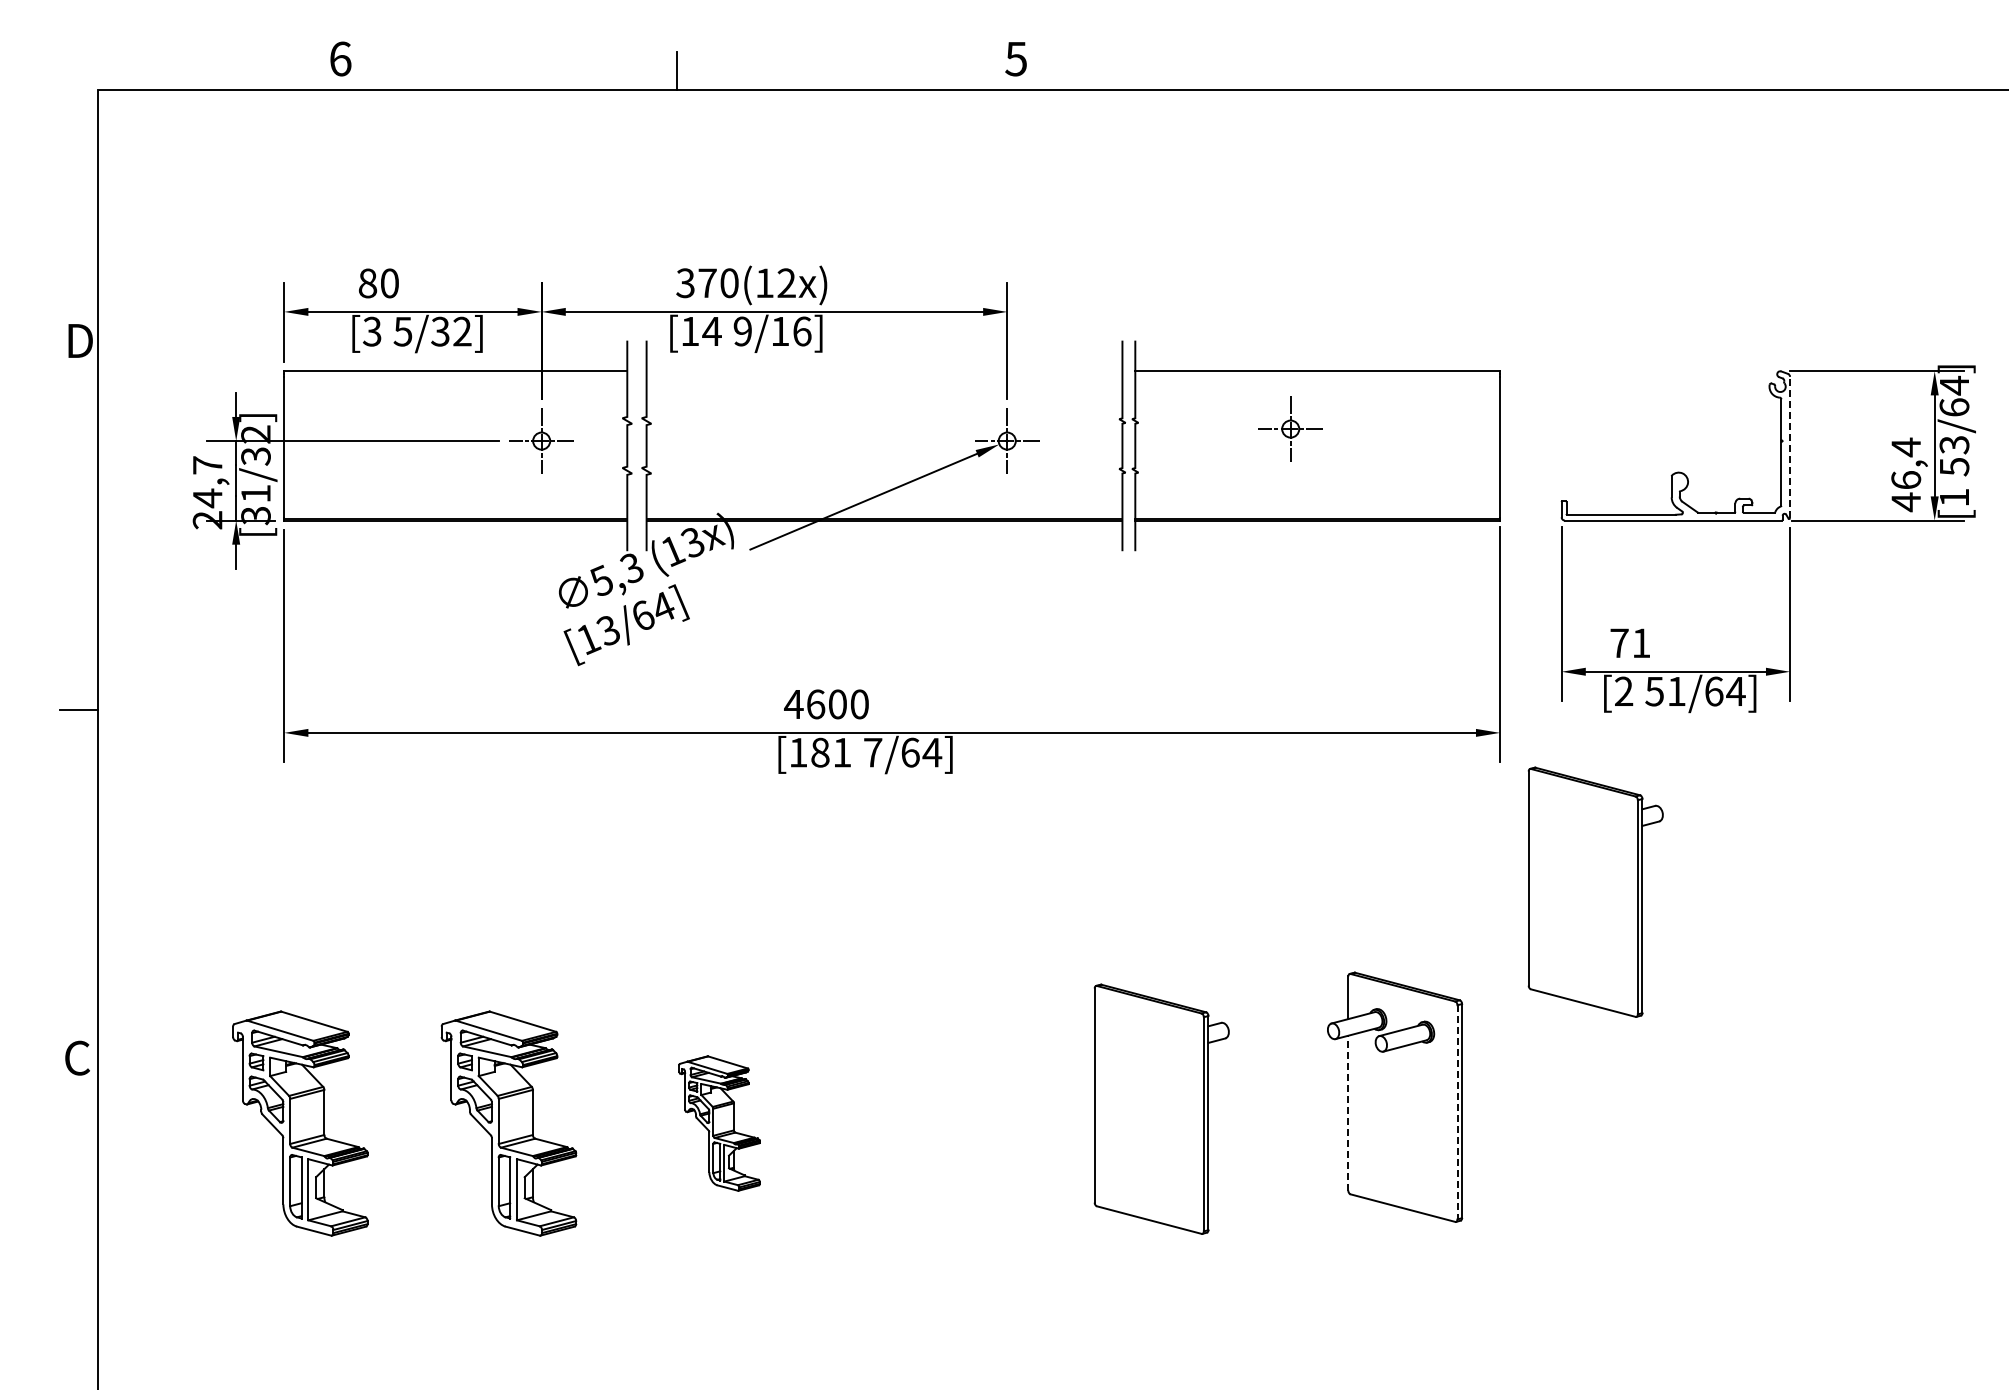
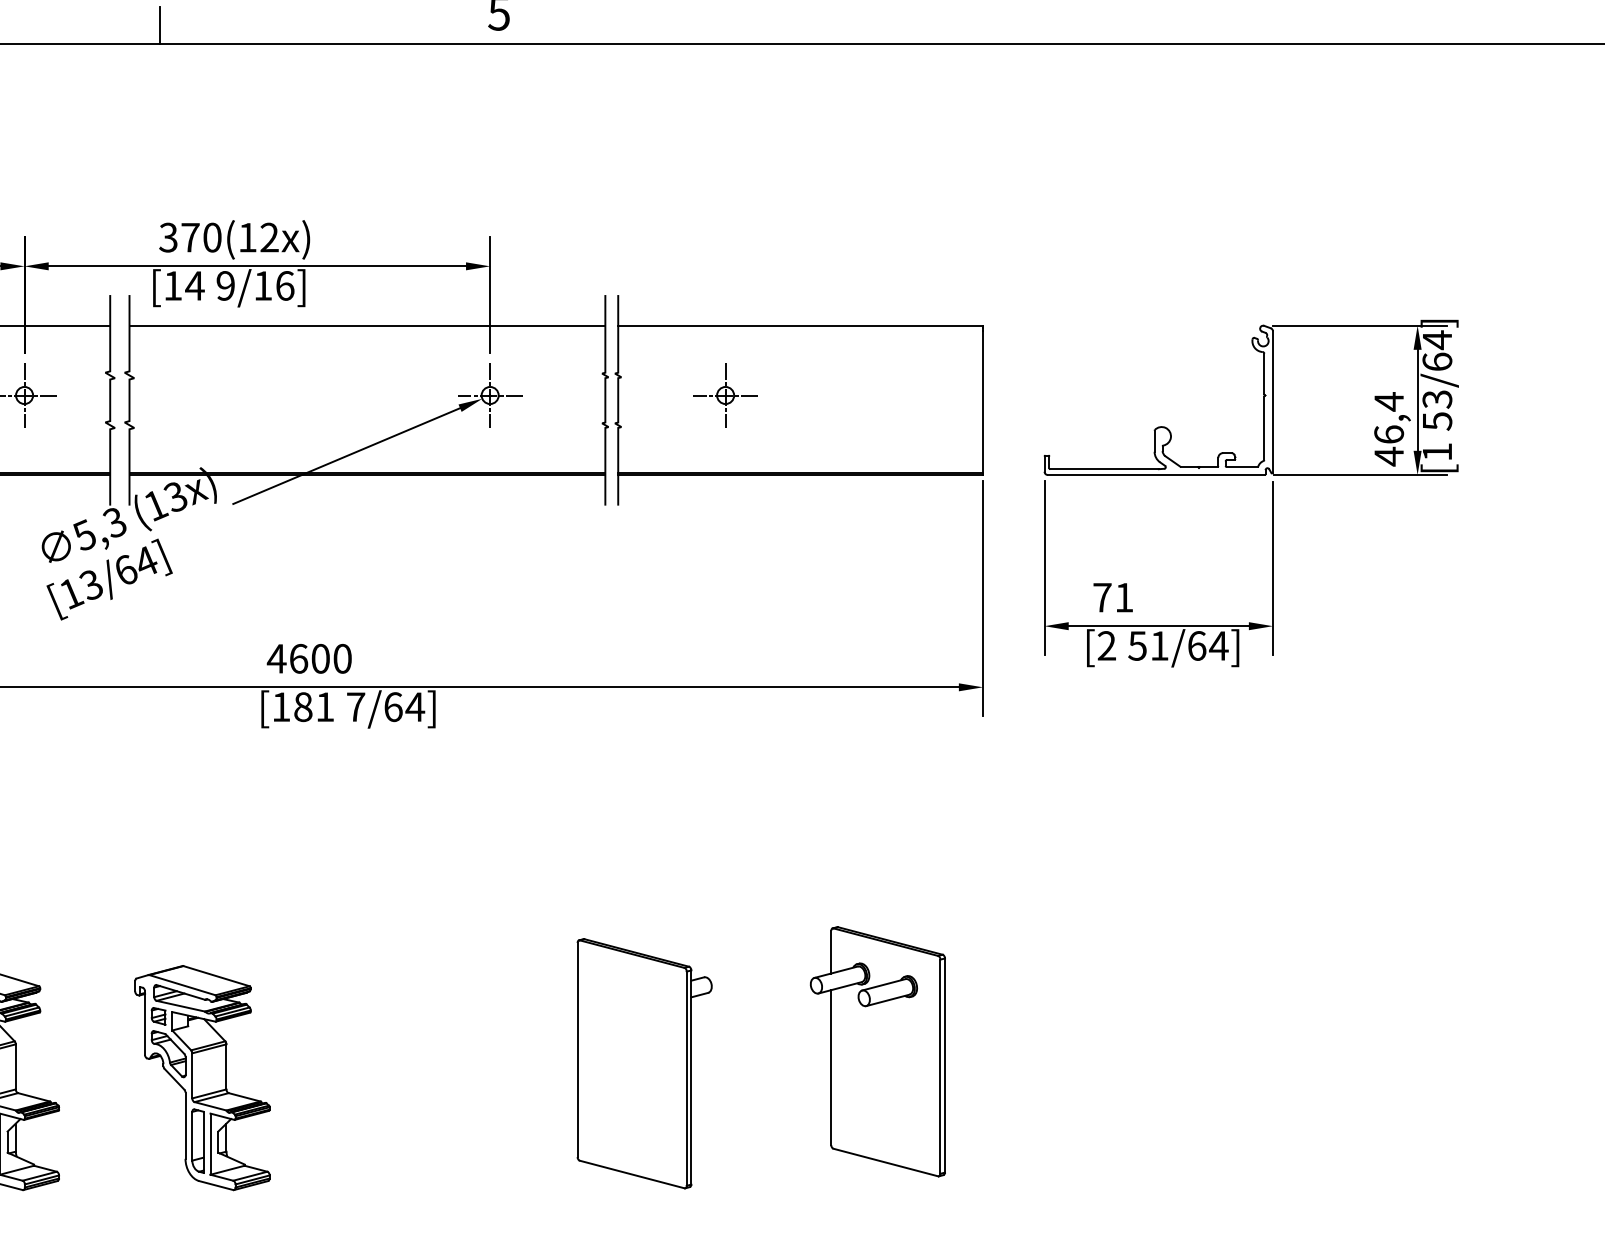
line: (884, 371) -> (367, 325), added
part: (1290, 428) -> (725, 394), moved
line: (1790, 447) -> (1273, 401), dashed -> solid
part: (1595, 891) -> (1078, 845), removed
line: (1348, 1112) -> (831, 1066), dashed -> solid
line: (1457, 1112) -> (940, 1066), dashed -> solid
part: (719, 1123) -> (202, 1077), size x1.67

